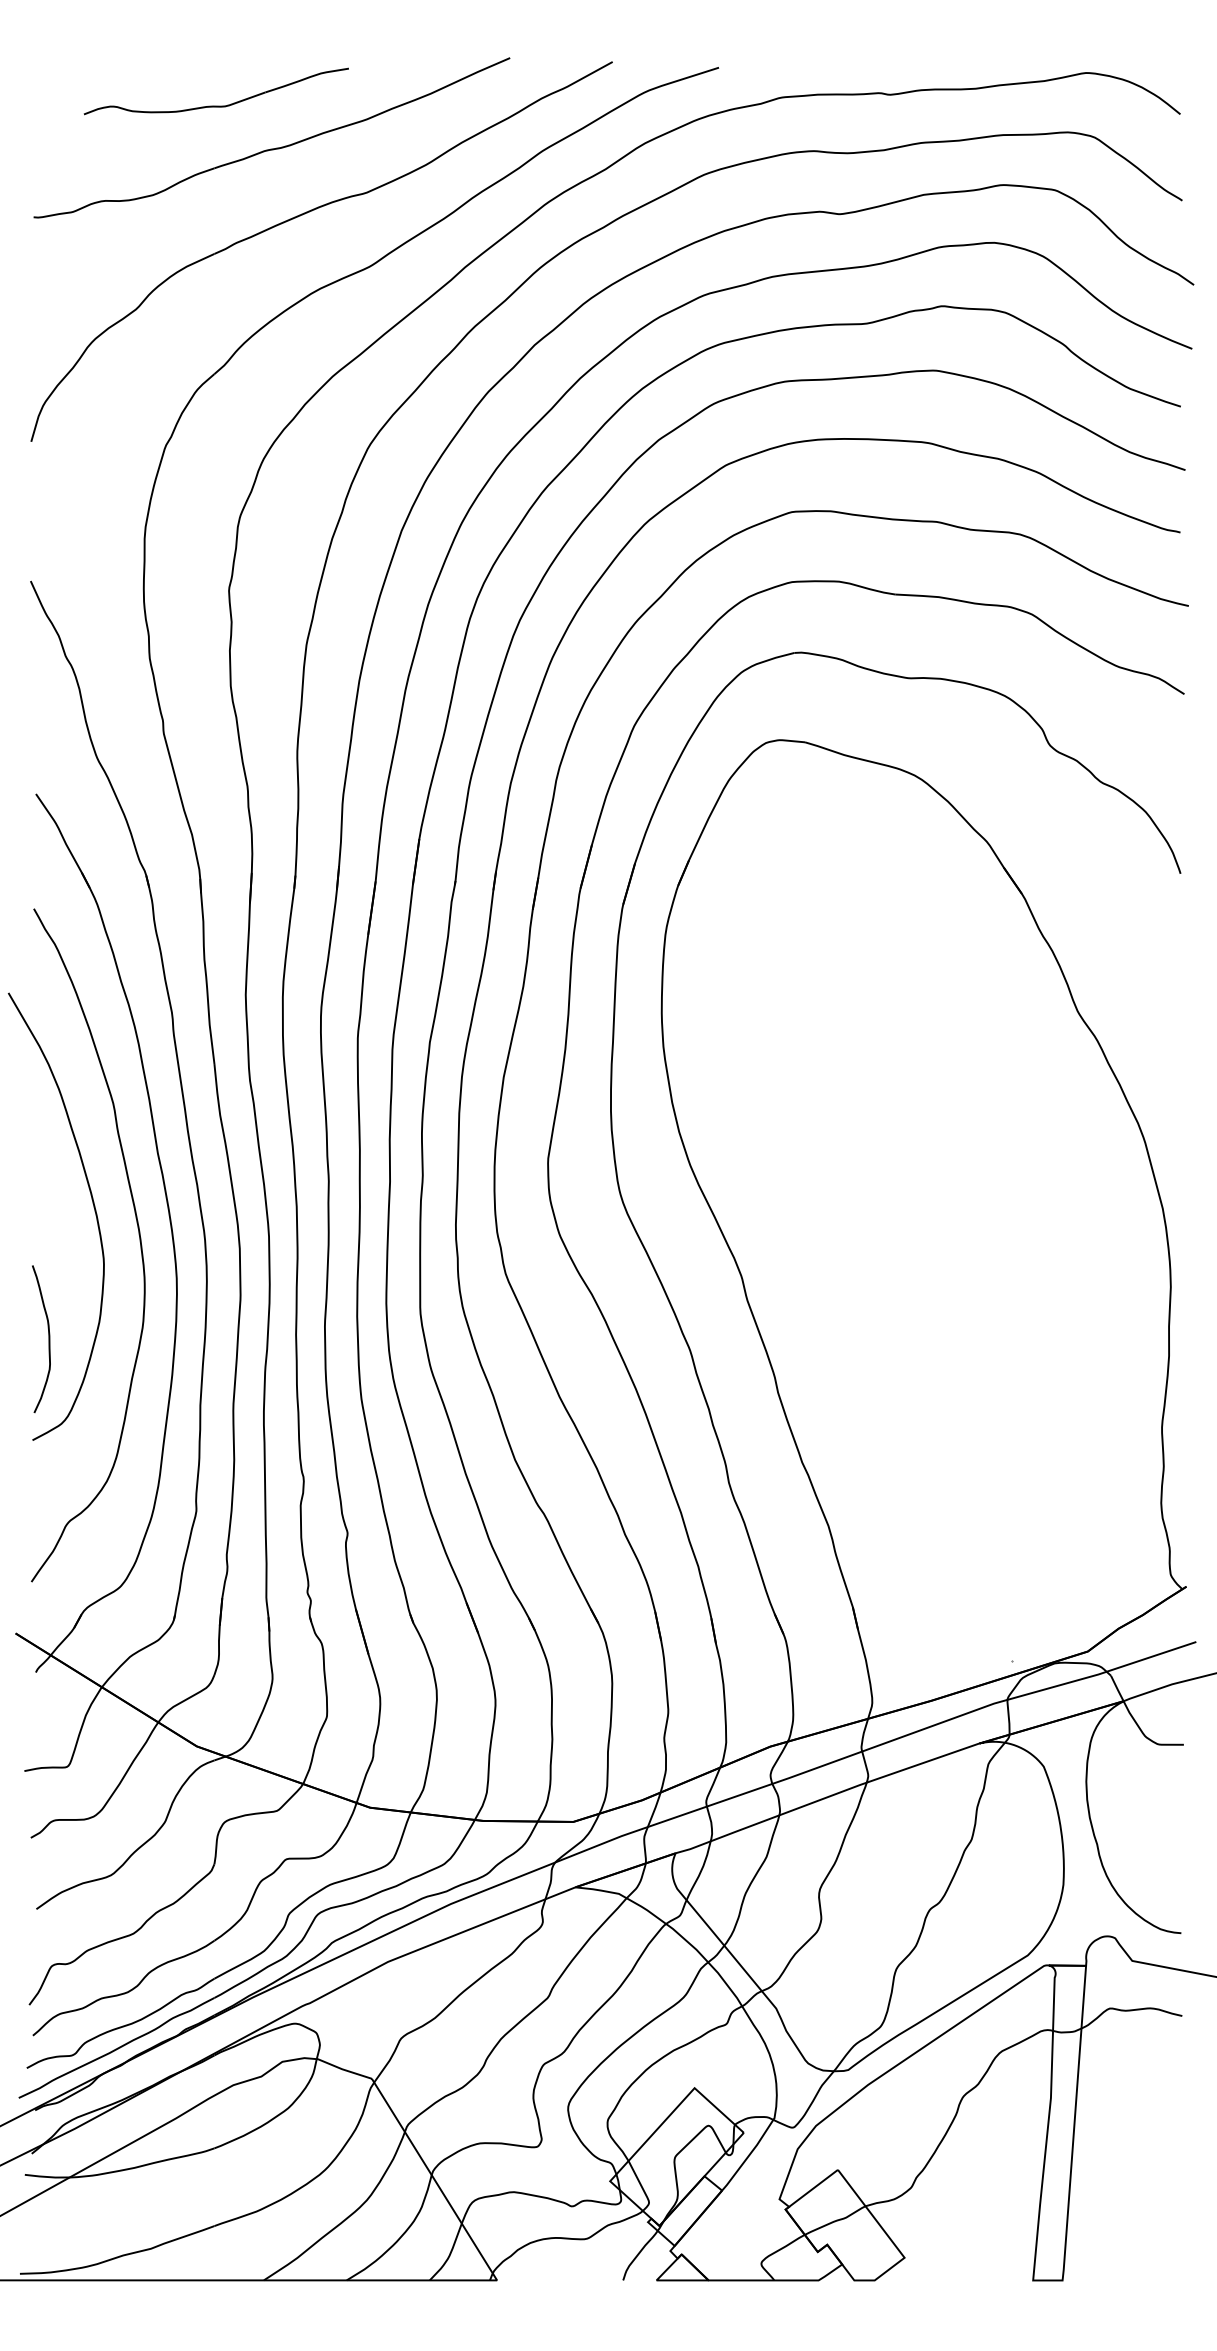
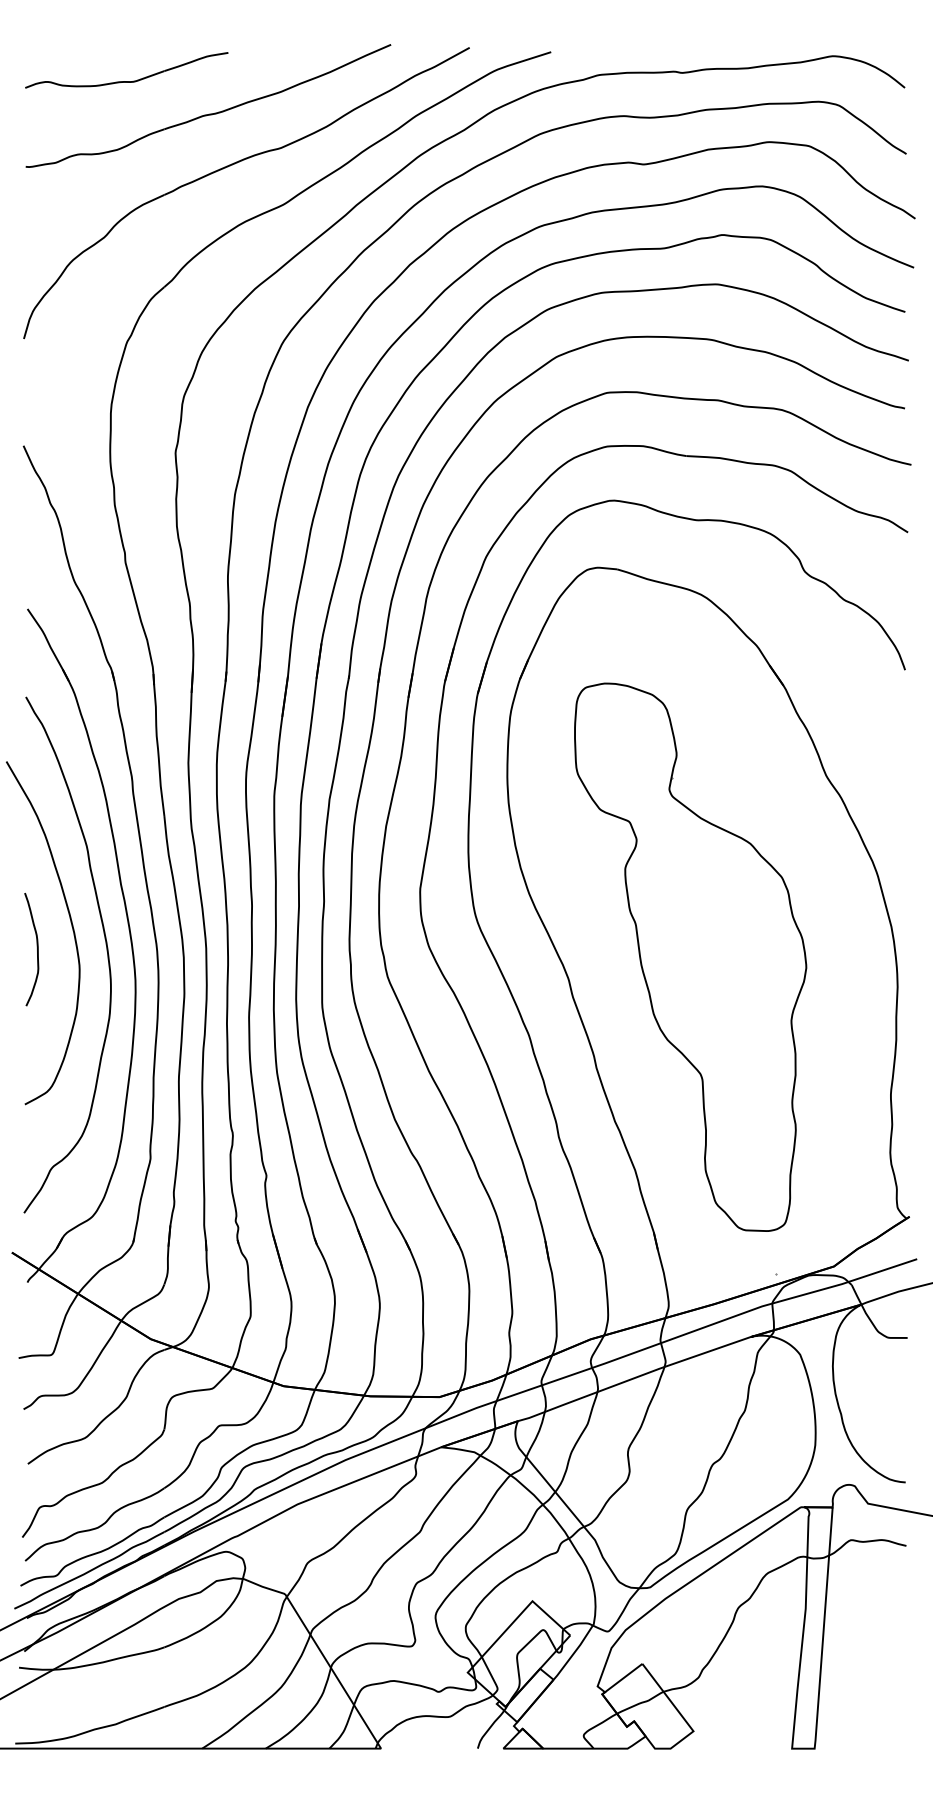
part: (215, 105) -> (126, 81), moved
part: (900, 1248) -> (690, 957), added
curve: (48, 1338) -> (37, 949), moved

